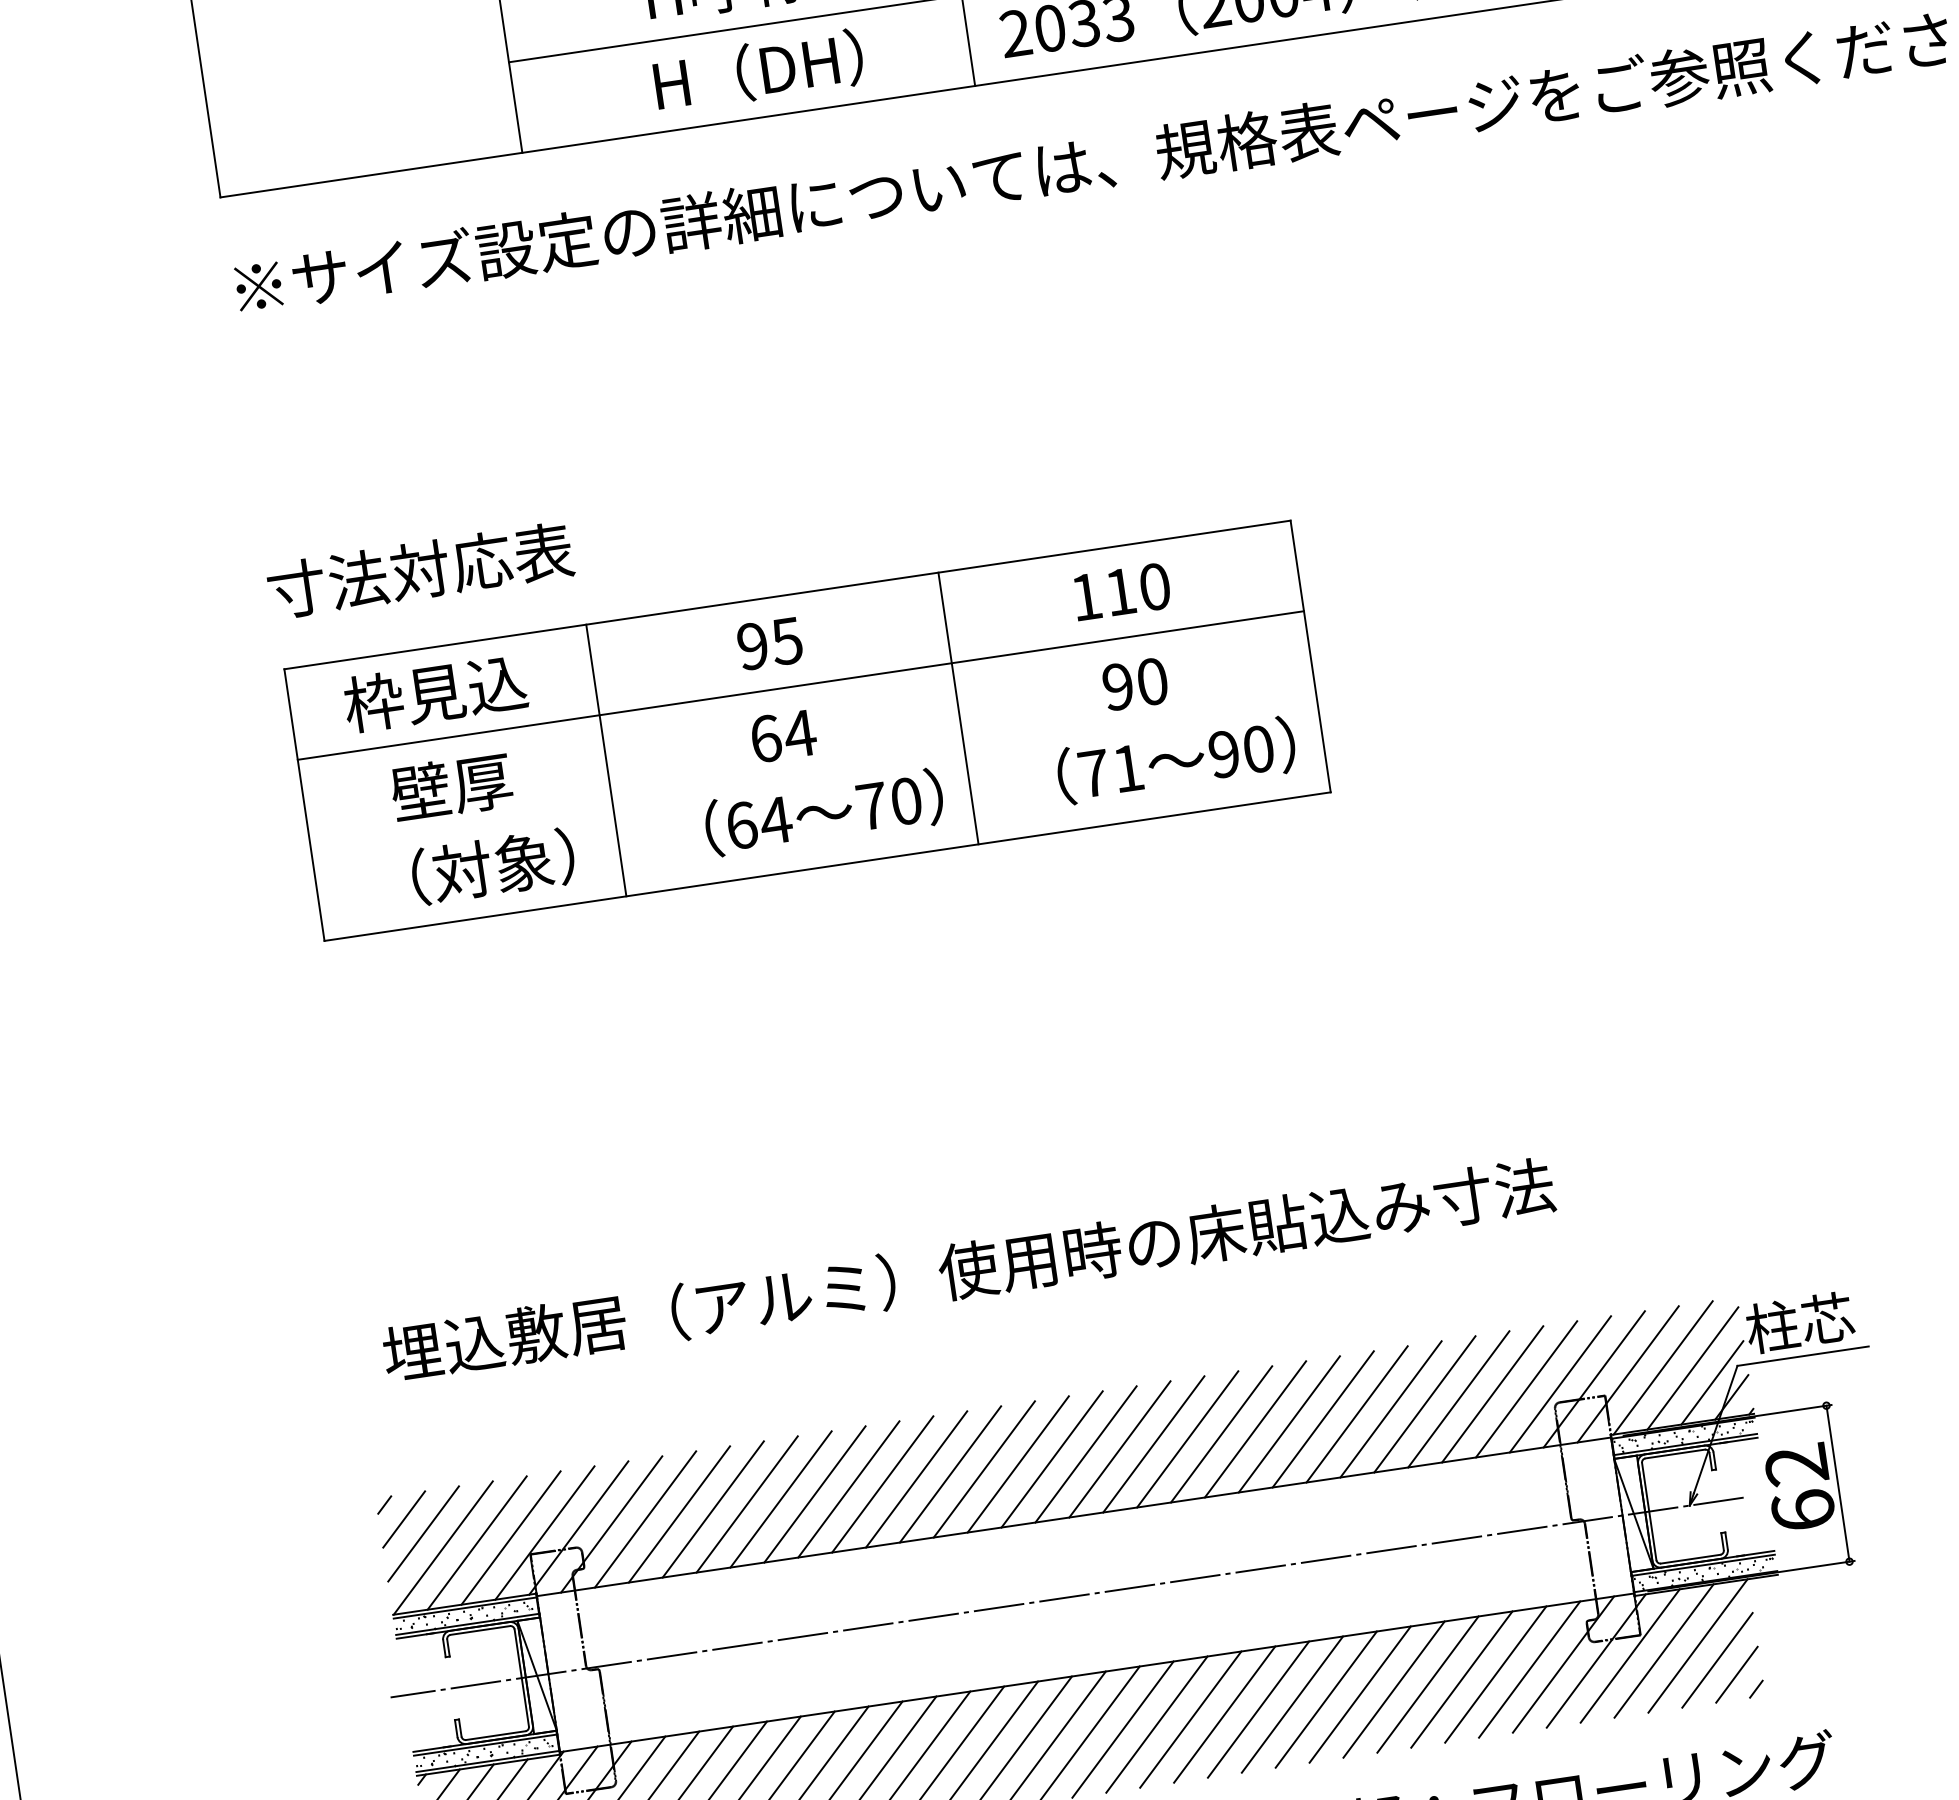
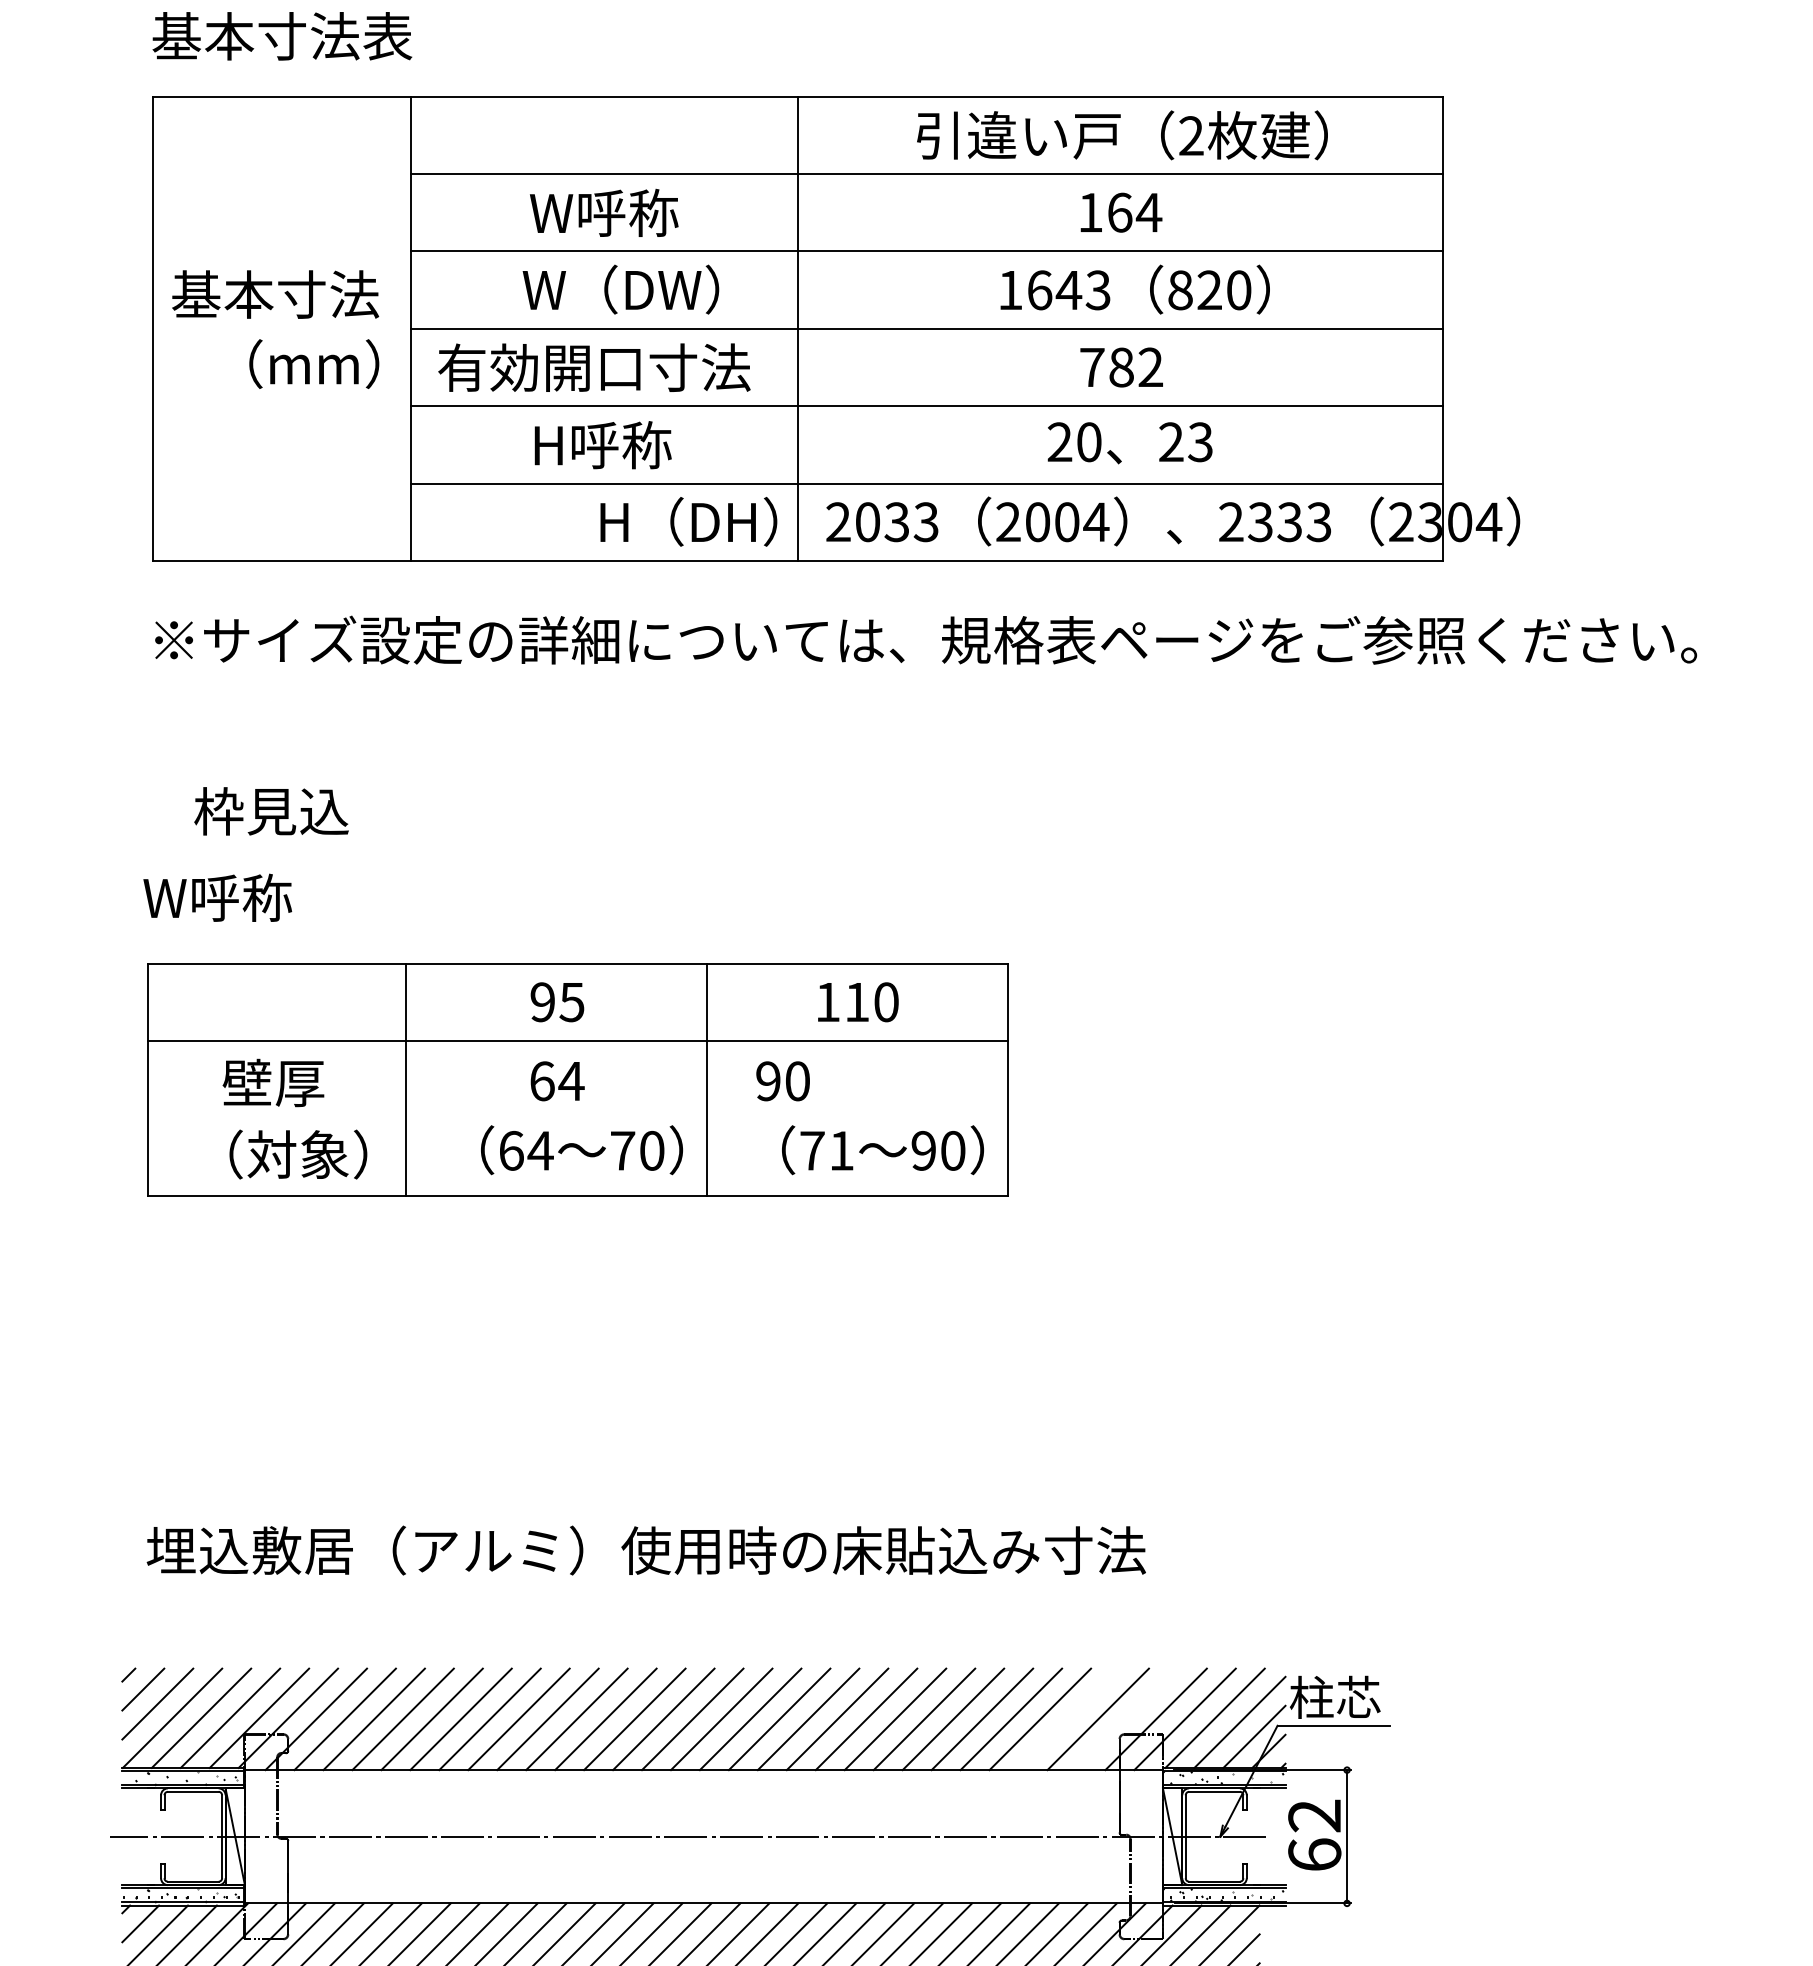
text: (758, 70) -> (688, 521), moved
text: (419, 570) -> (273, 897), 寸法対応表 -> W呼称
text: (1134, 684) -> (782, 1081), moved
text: (435, 693) -> (271, 811), moved
line: (1559, 1384) -> (1126, 1719), removed
line: (1491, 1394) -> (1068, 1719), removed

